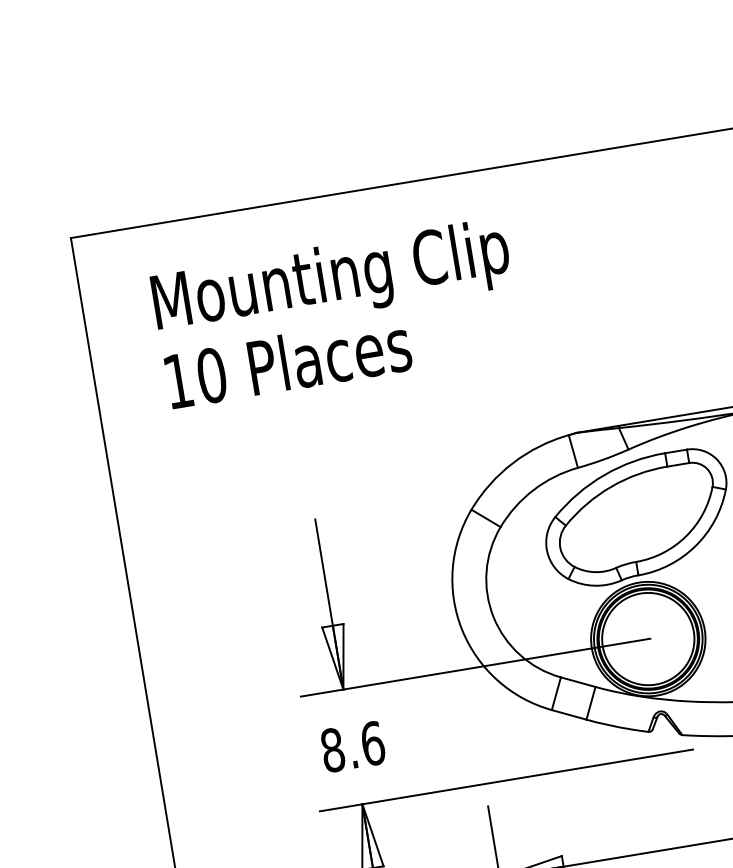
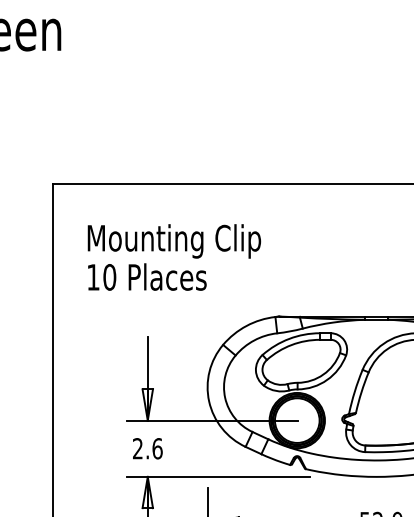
text: (337, 313) -> (174, 257), moved
text: (331, 749) -> (137, 448), 8.6 -> 2.6

